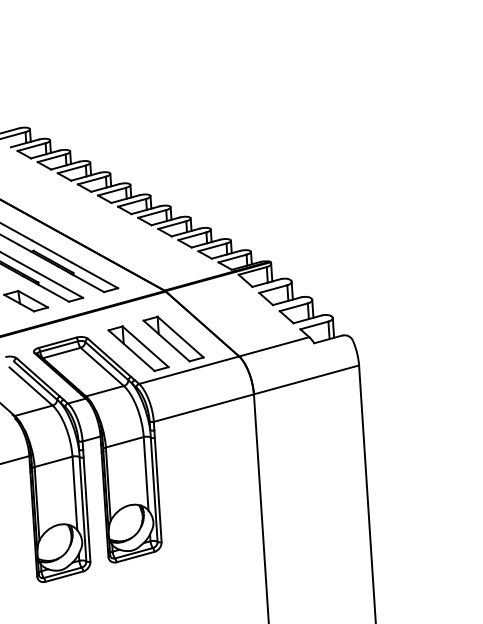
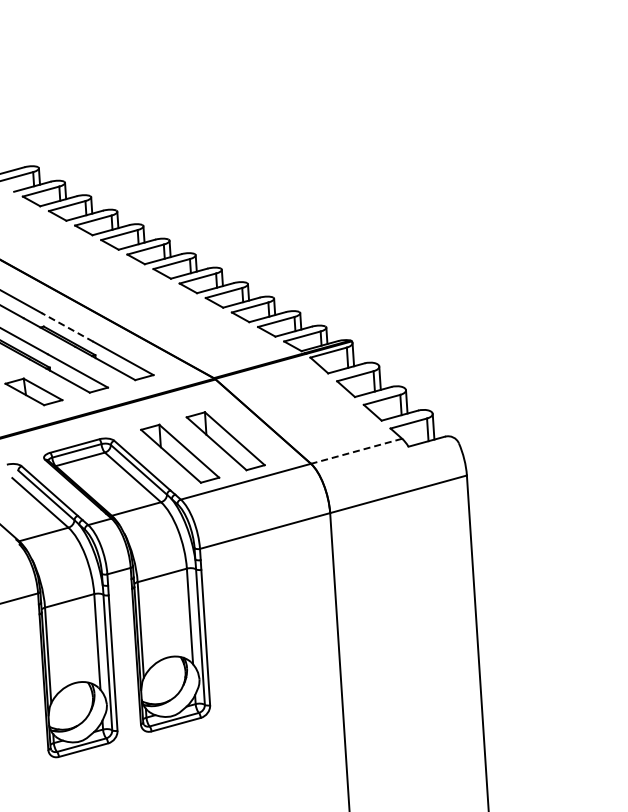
line: (51, 251) -> (67, 327), solid -> dashed
line: (274, 346) -> (356, 451), solid -> dashed

